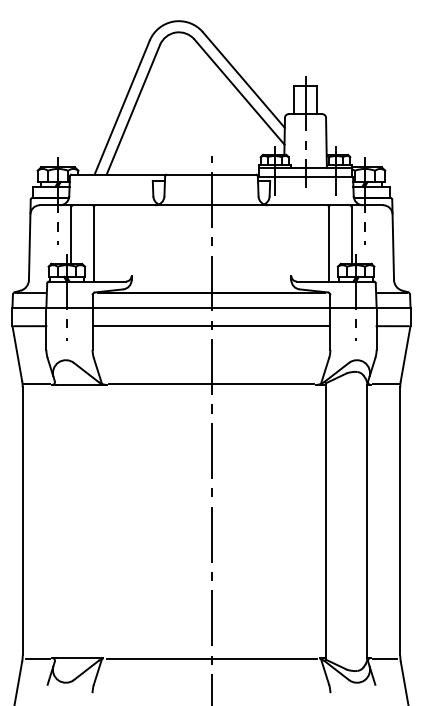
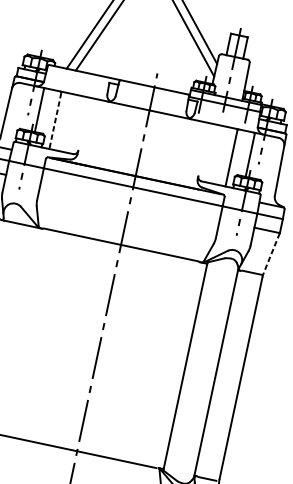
line: (94, 244) -> (55, 121), solid -> dashed
line: (211, 326) -> (130, 201), removed
line: (405, 353) -> (271, 252), solid -> dashed

